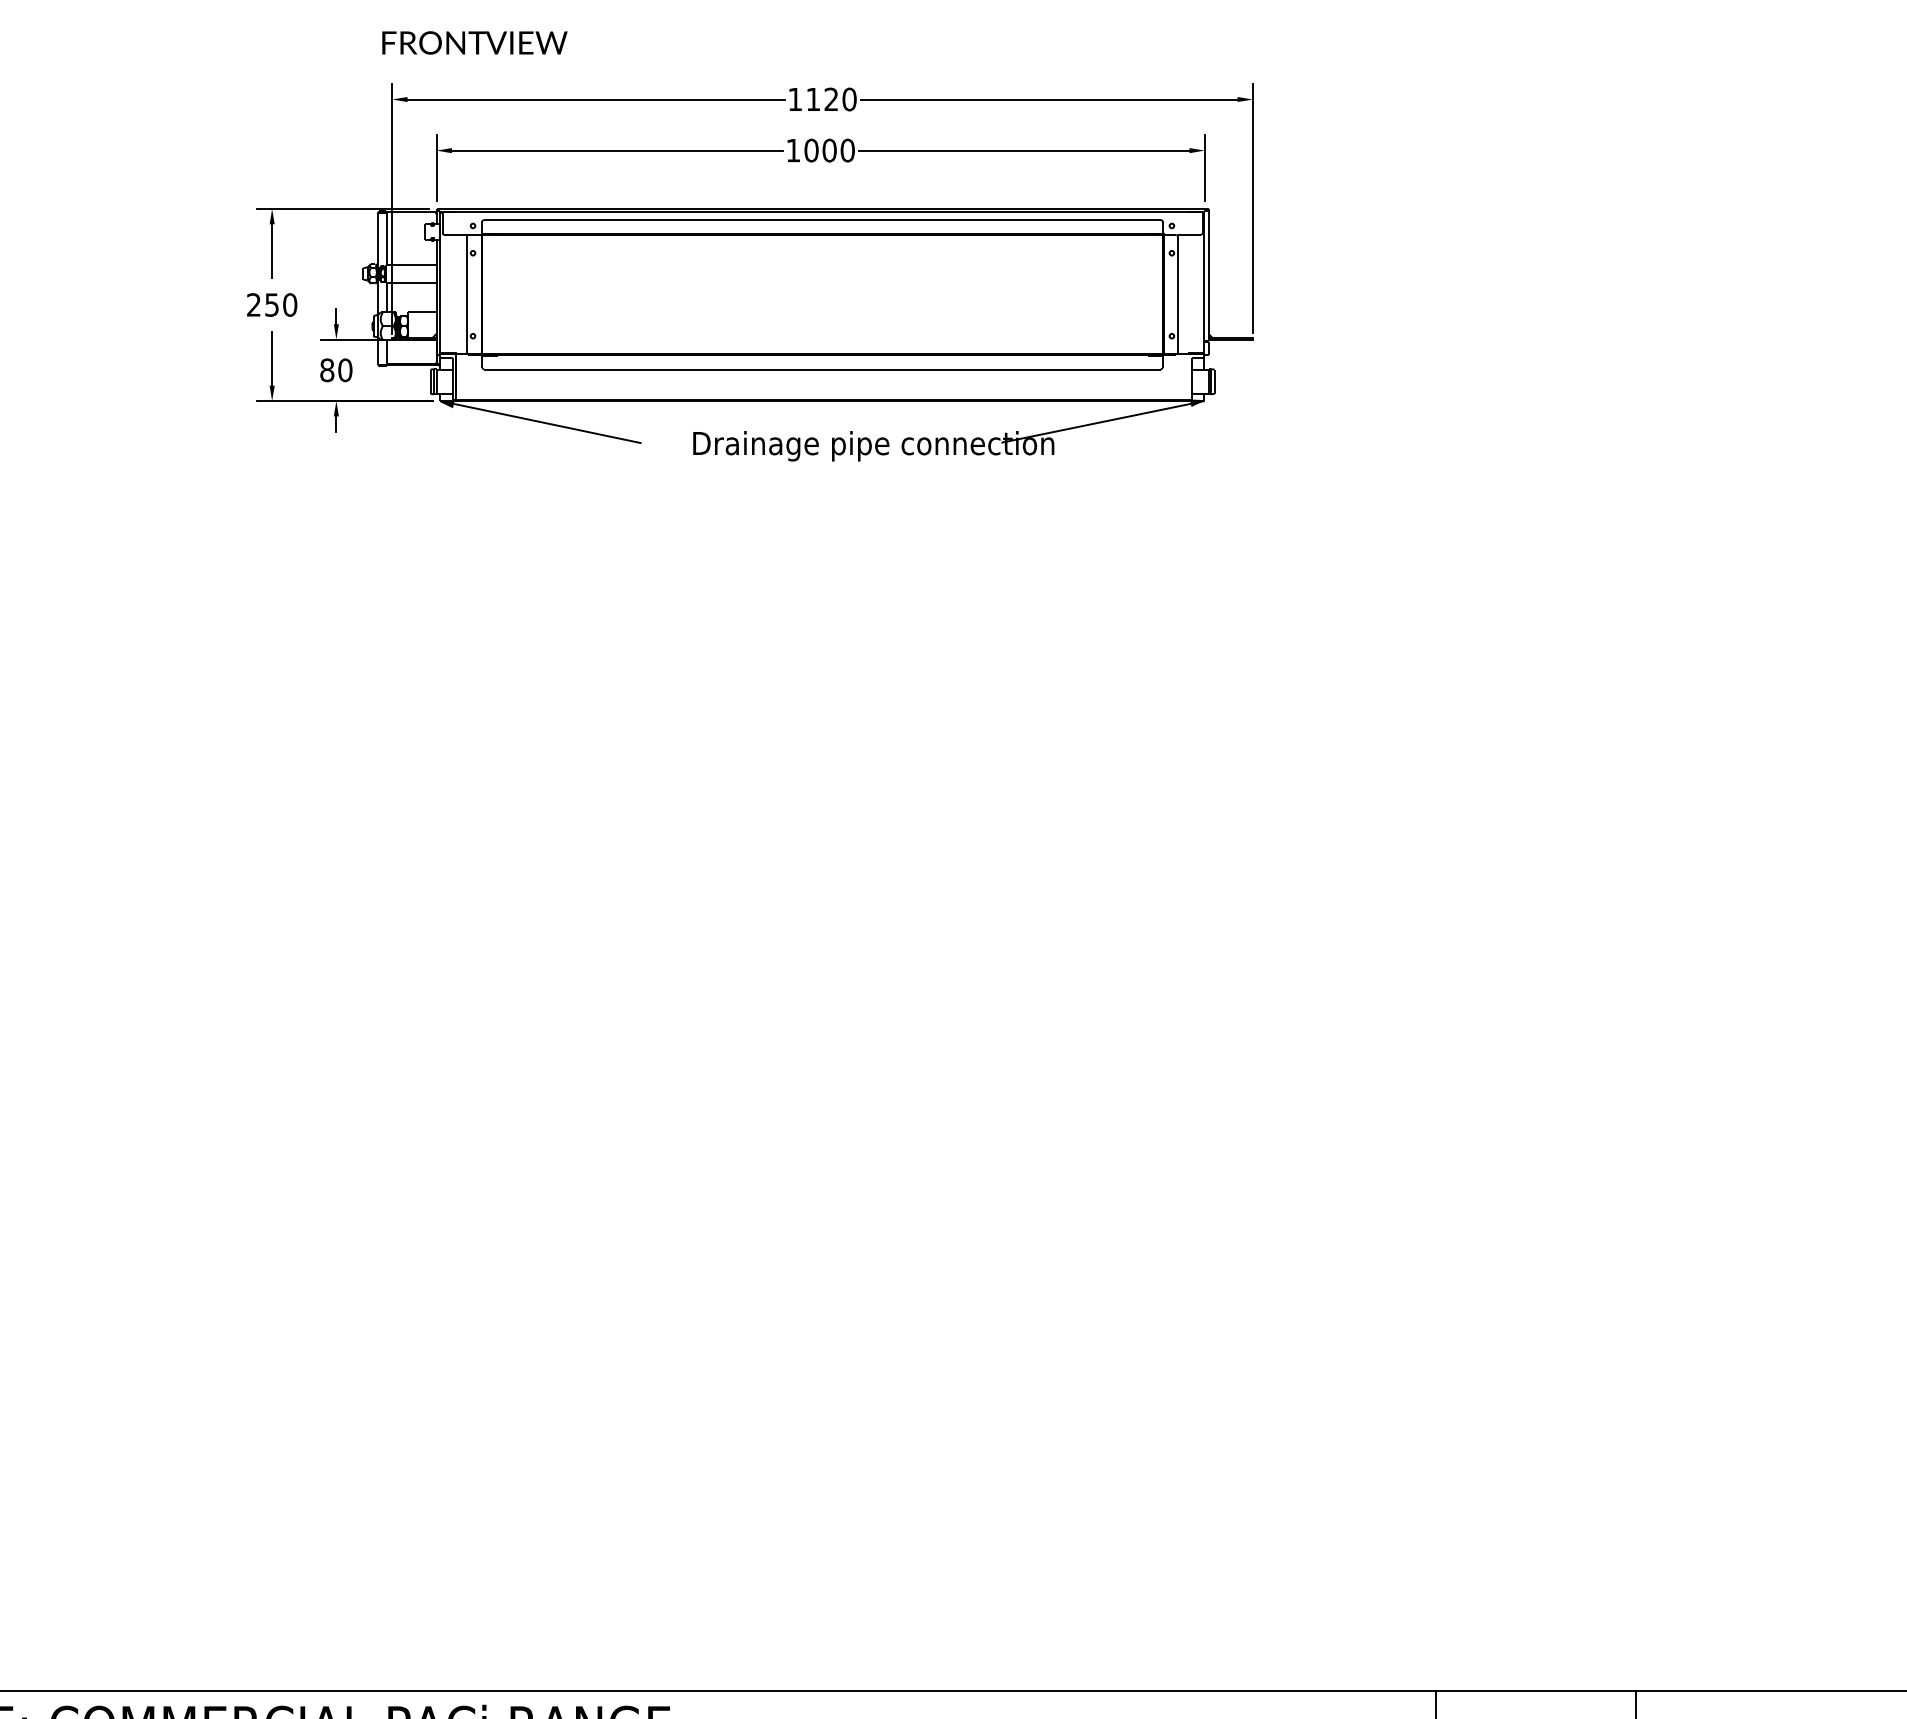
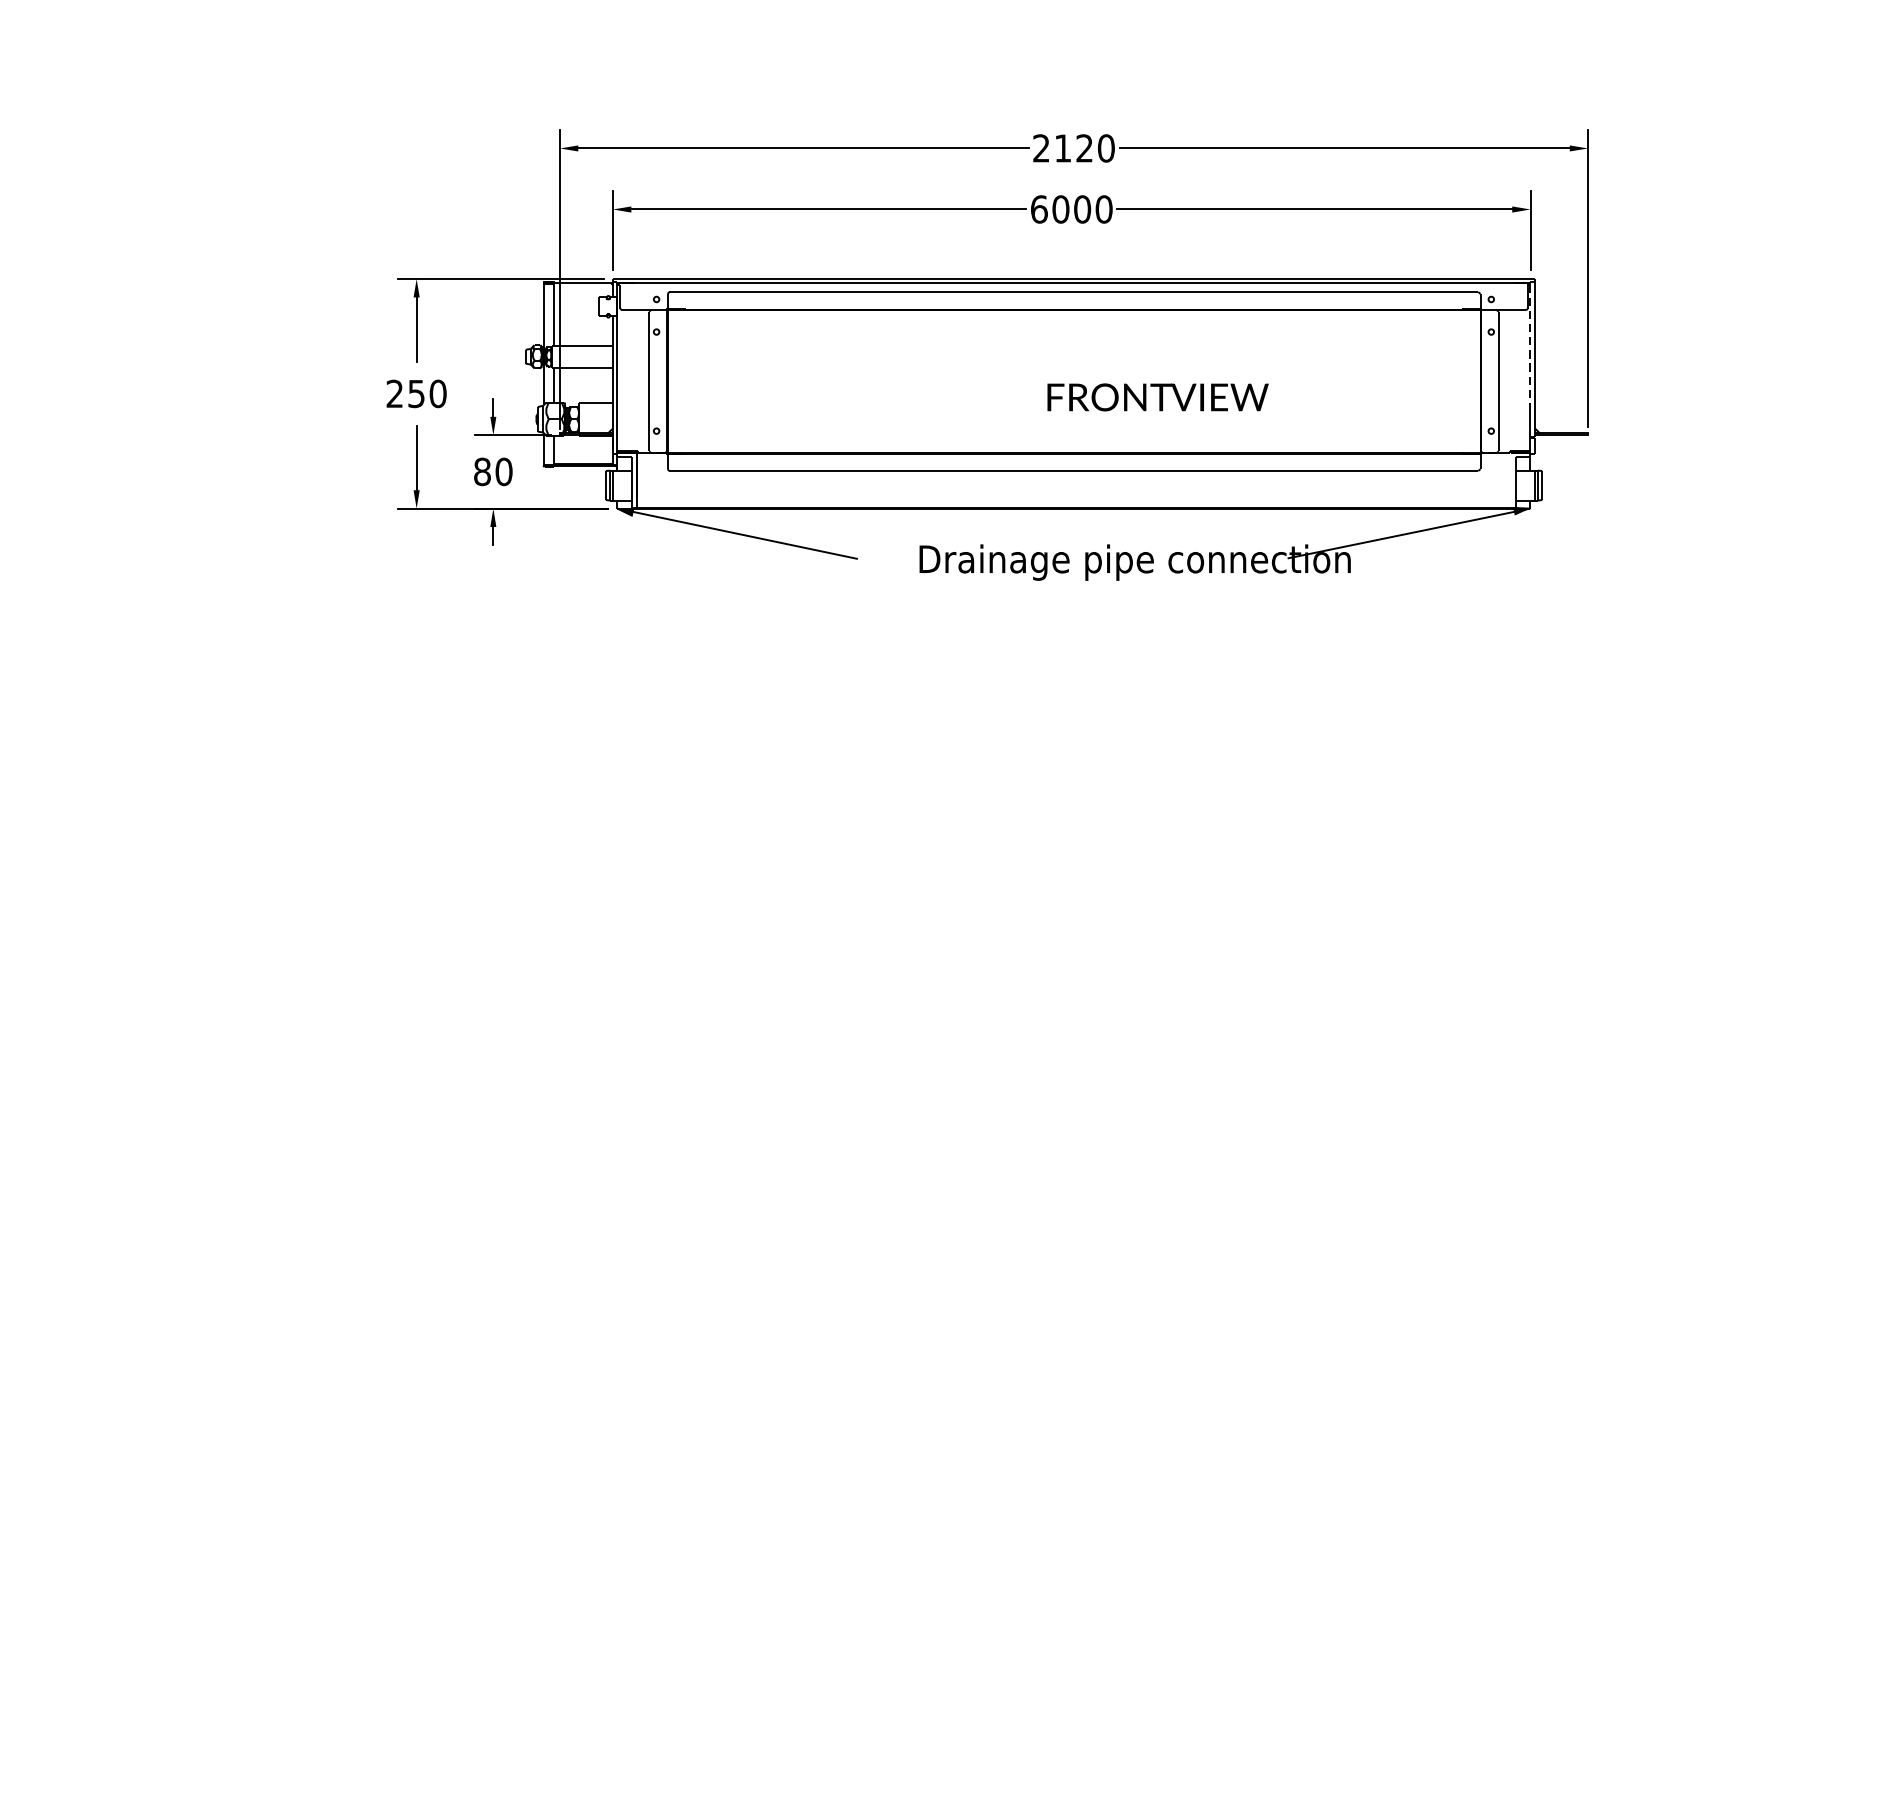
text: (474, 42) -> (1157, 396), moved
text: (794, 98) -> (1040, 147), 1120 -> 2120
text: (793, 150) -> (1039, 209), 1000 -> 6000
line: (1204, 263) -> (1530, 344), solid -> dashed

